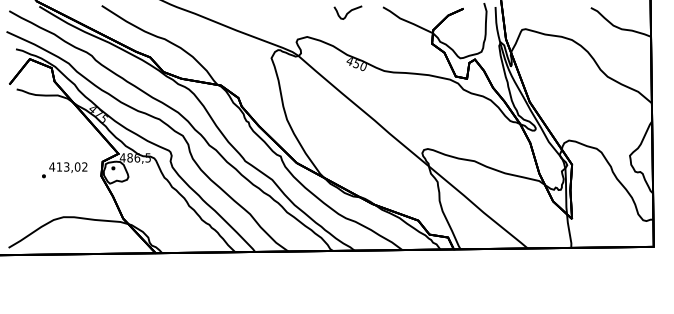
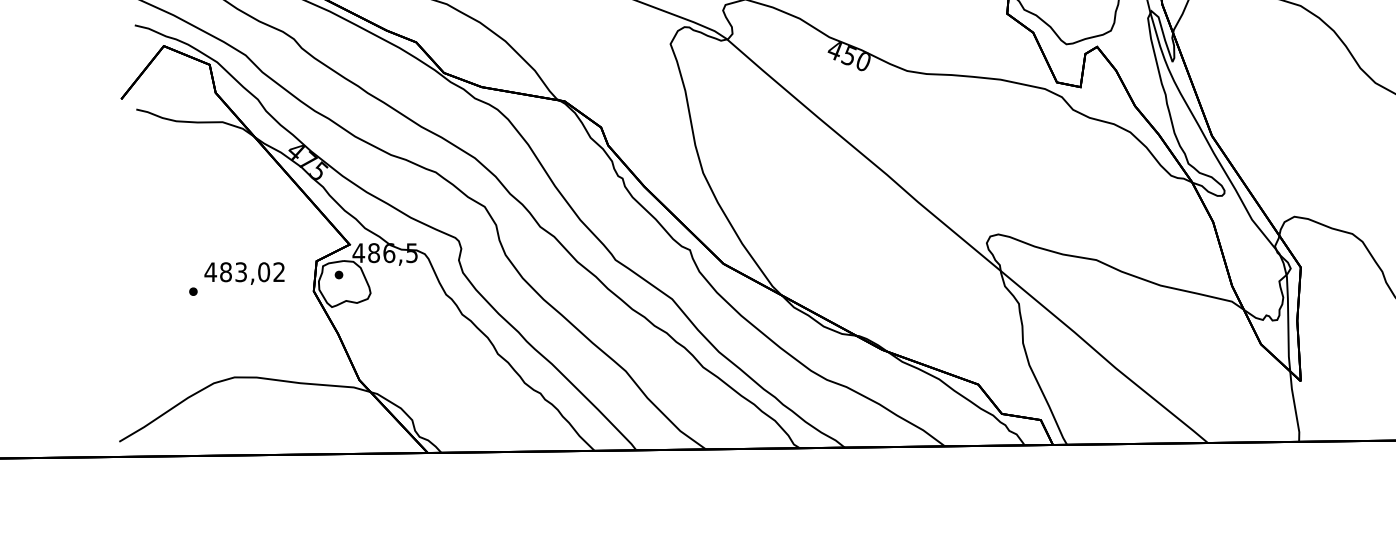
text: (59, 166) -> (226, 271), 413,02 -> 483,02

